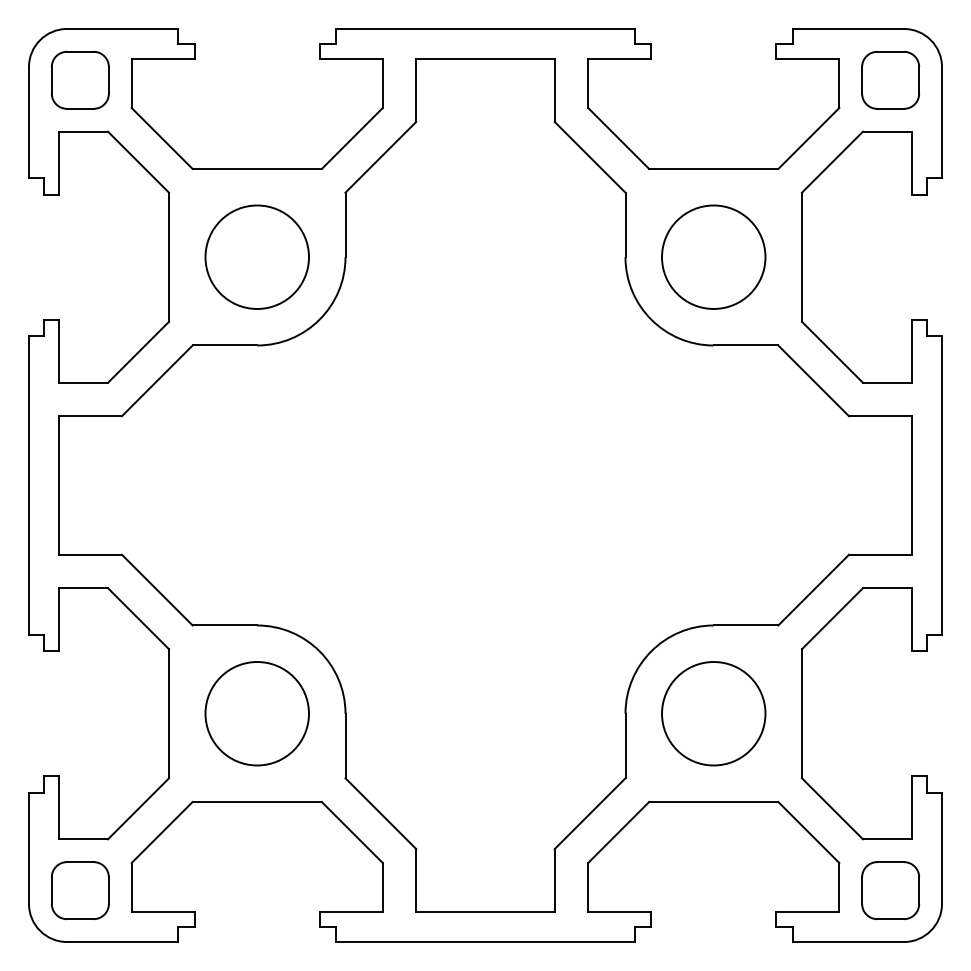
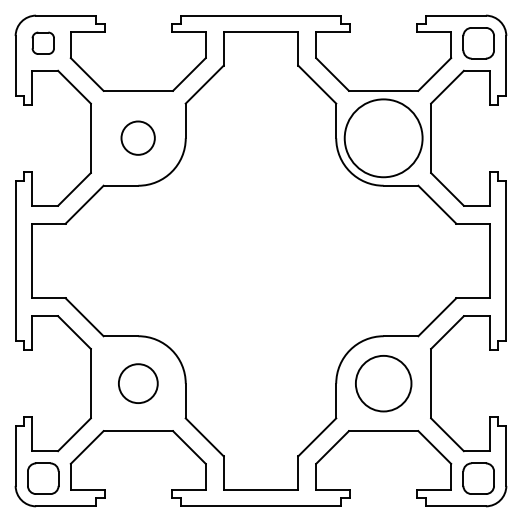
part: (80, 80) -> (43, 43), size x0.7
circle: (255, 255) -> (137, 137), size x0.6
circle: (713, 257) -> (383, 138), size x1.4
circle: (257, 713) -> (138, 383), size x0.7

